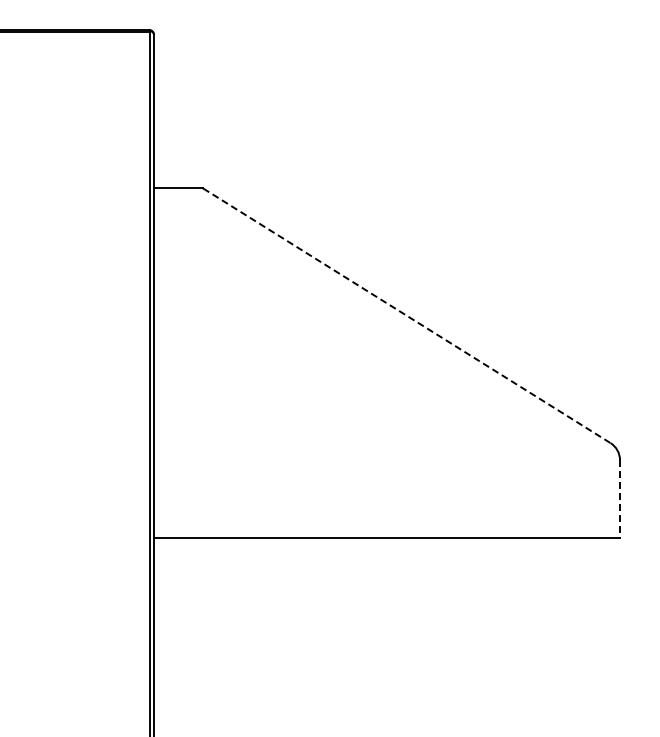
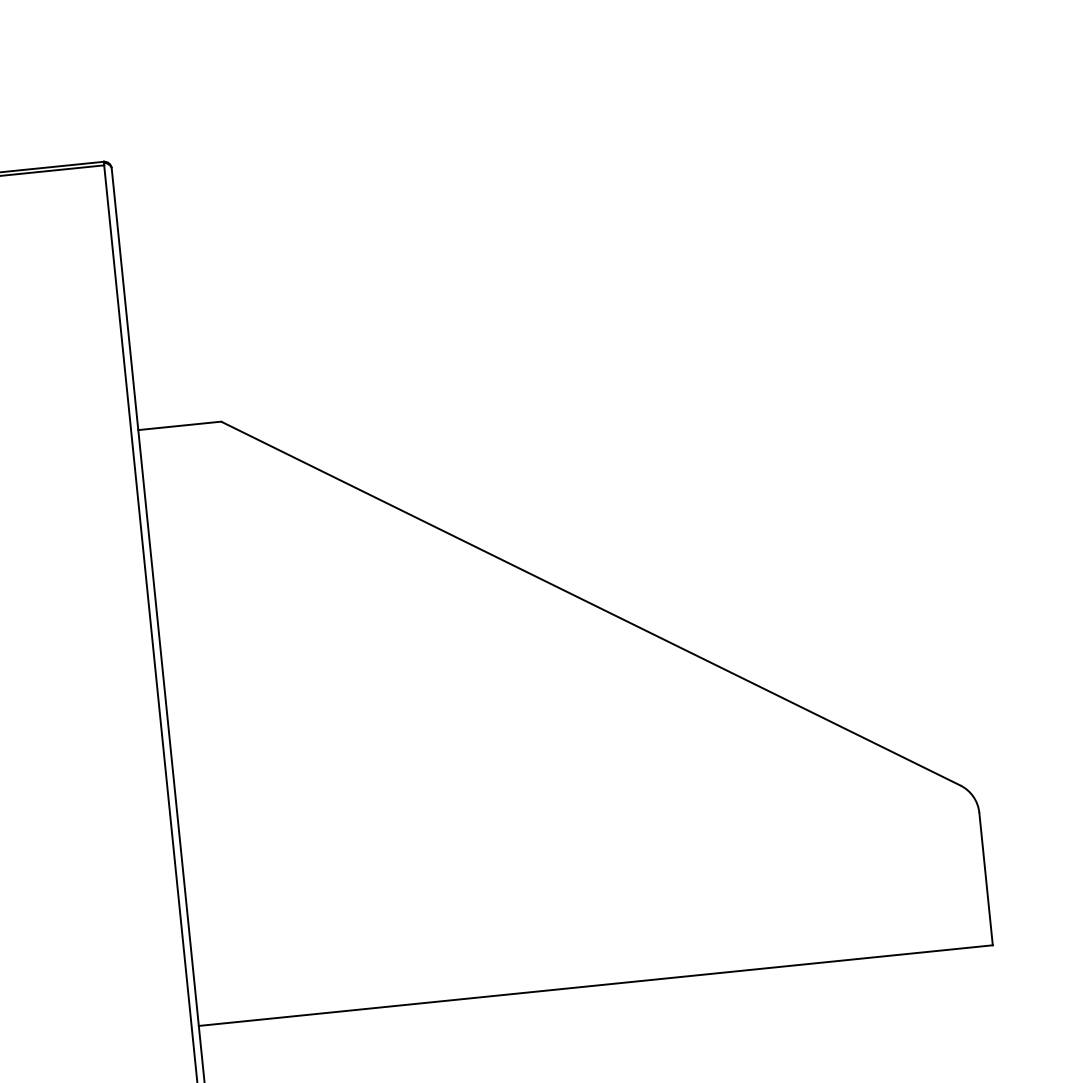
line: (407, 316) -> (592, 604), dashed -> solid
line: (620, 499) -> (986, 879), dashed -> solid

